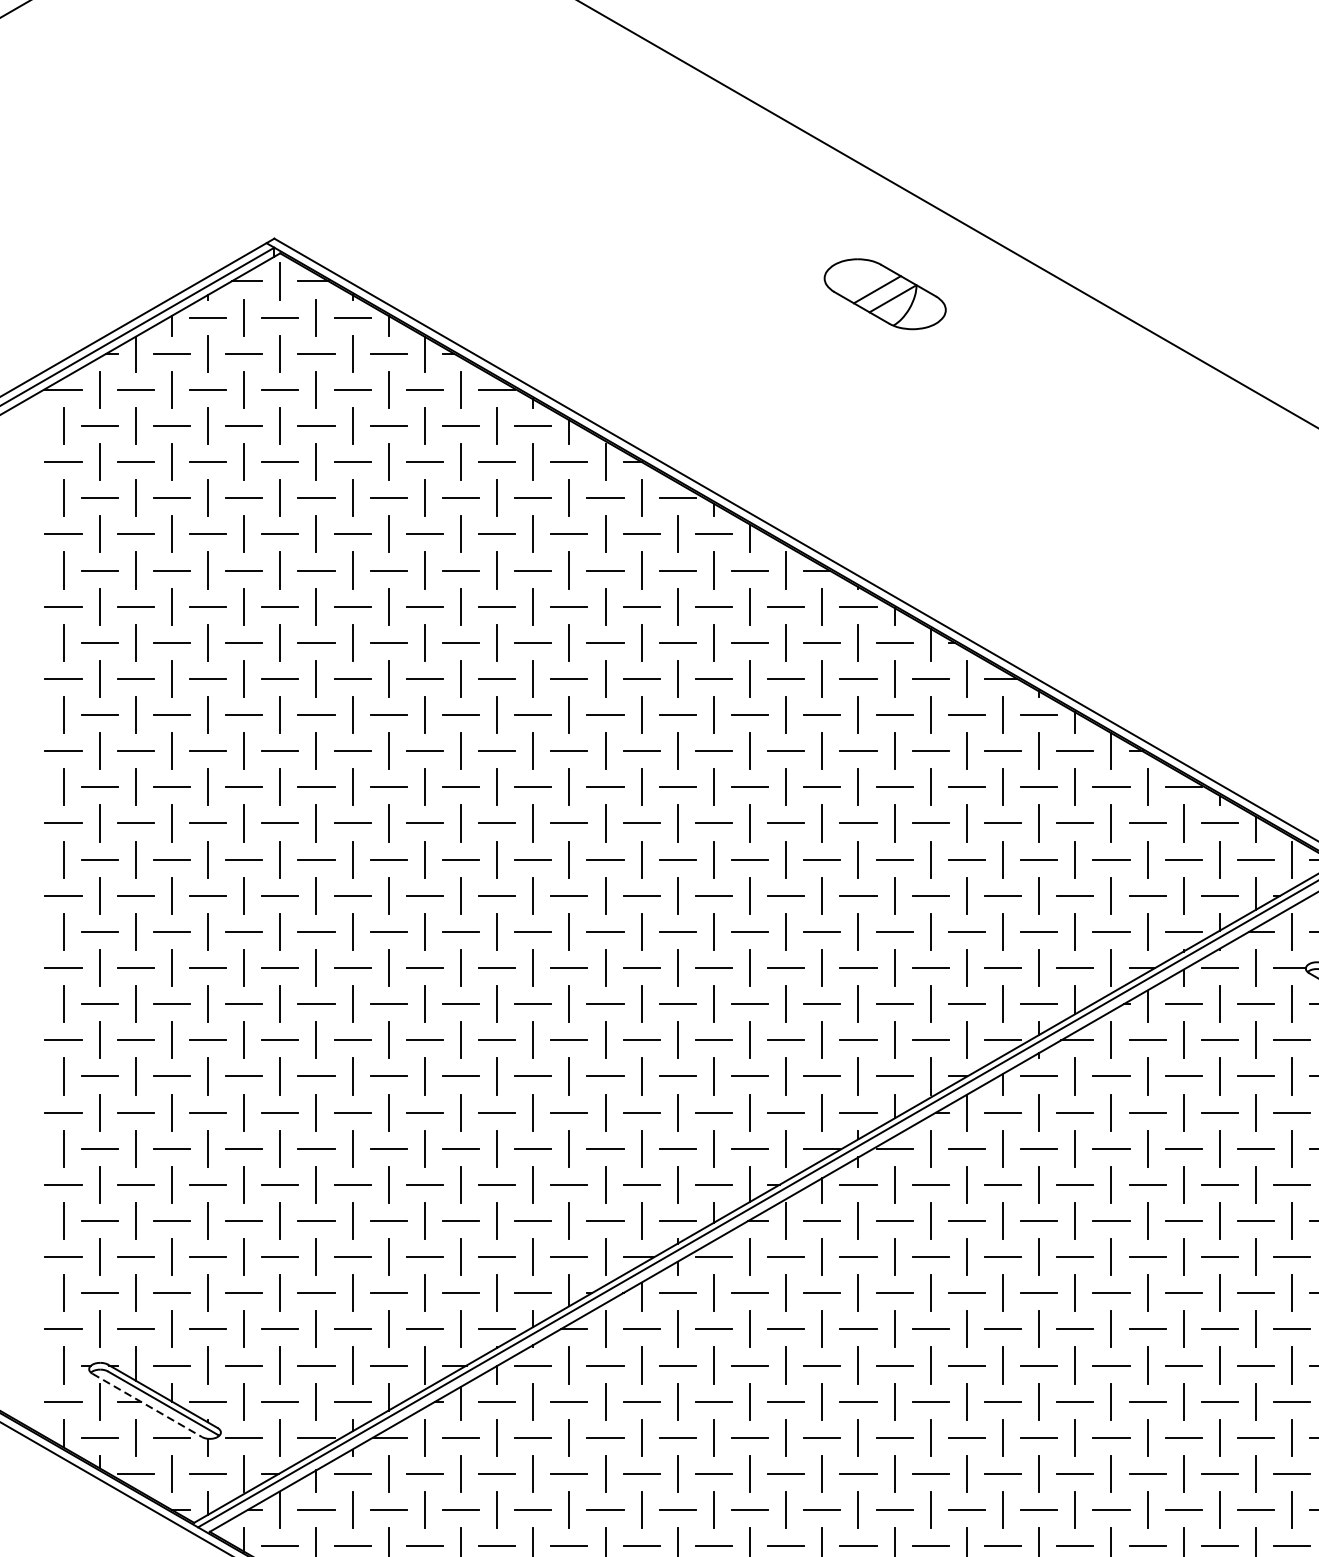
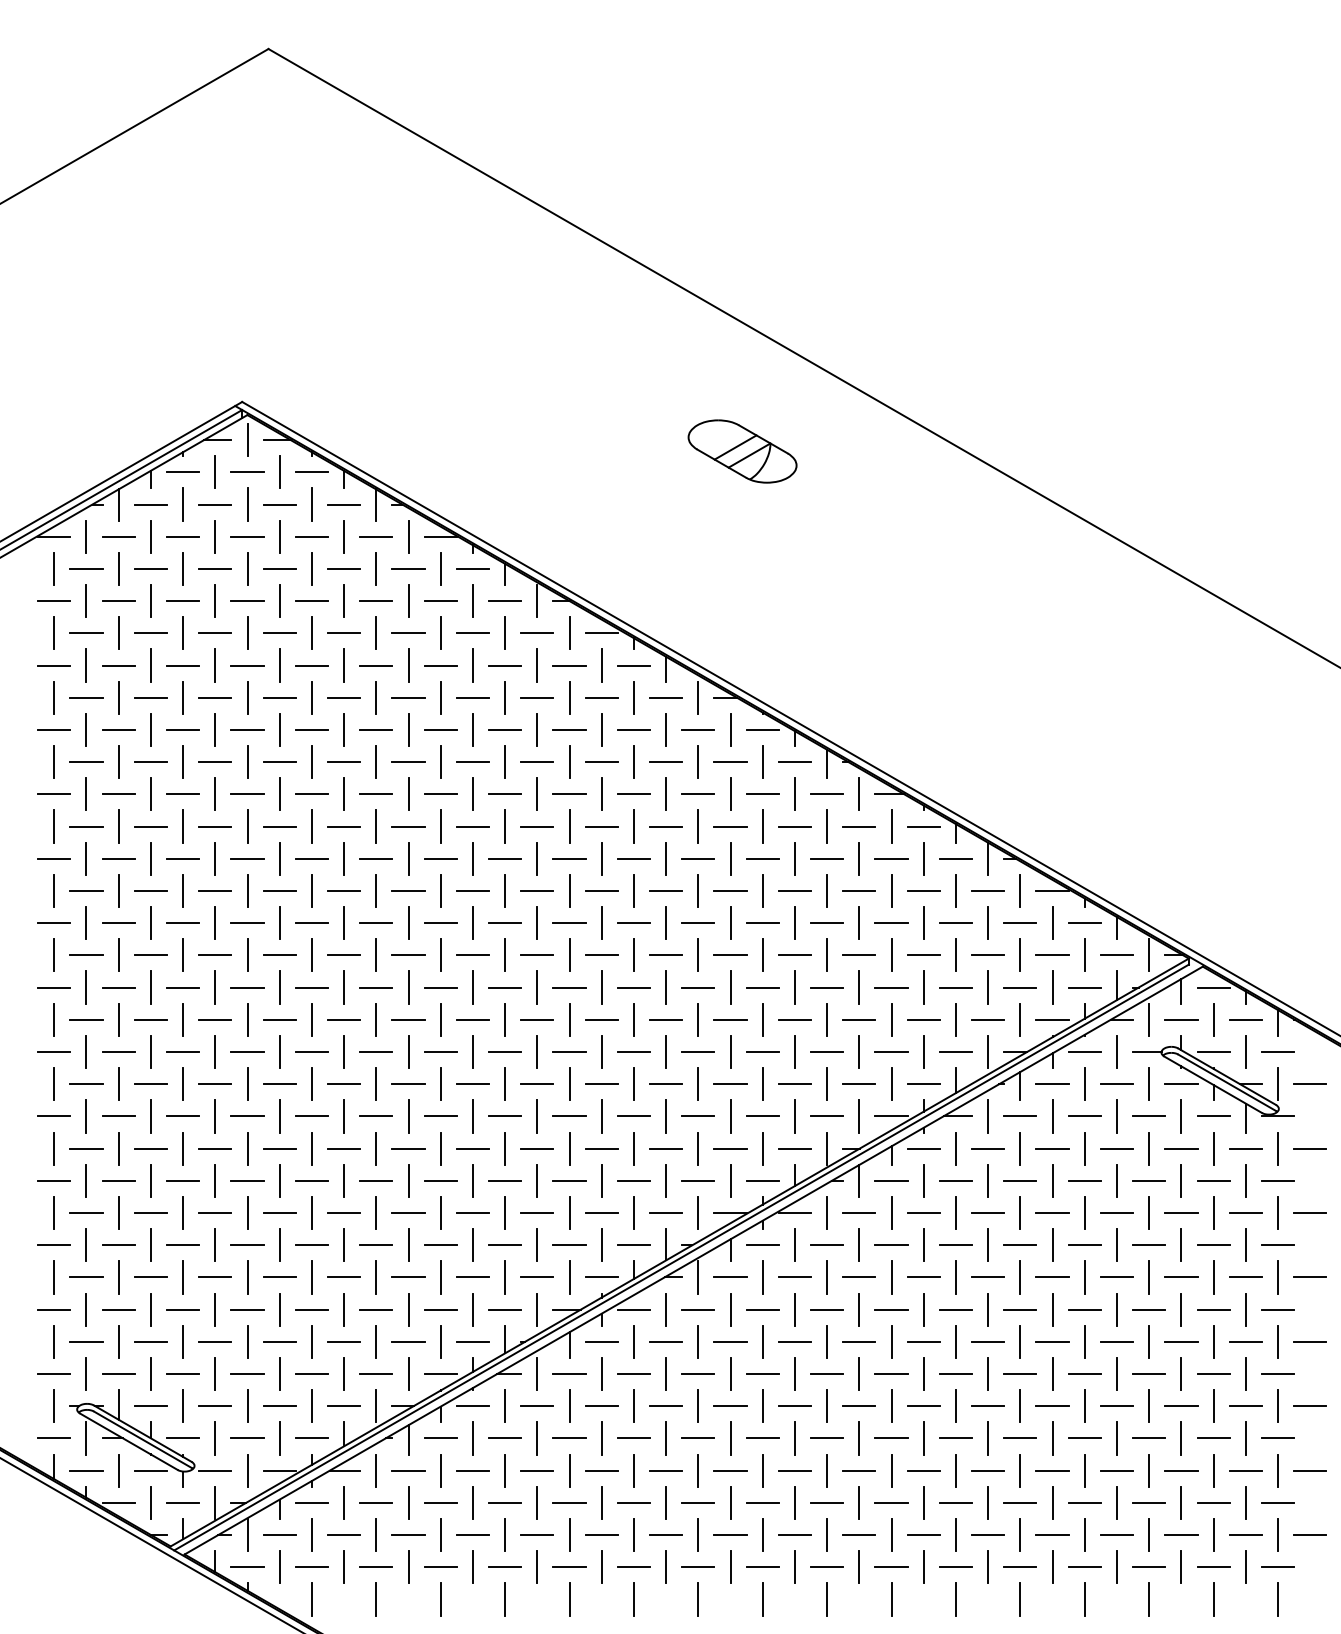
part: (885, 294) -> (742, 451), moved
line: (147, 1406) -> (129, 1442), dashed -> solid

